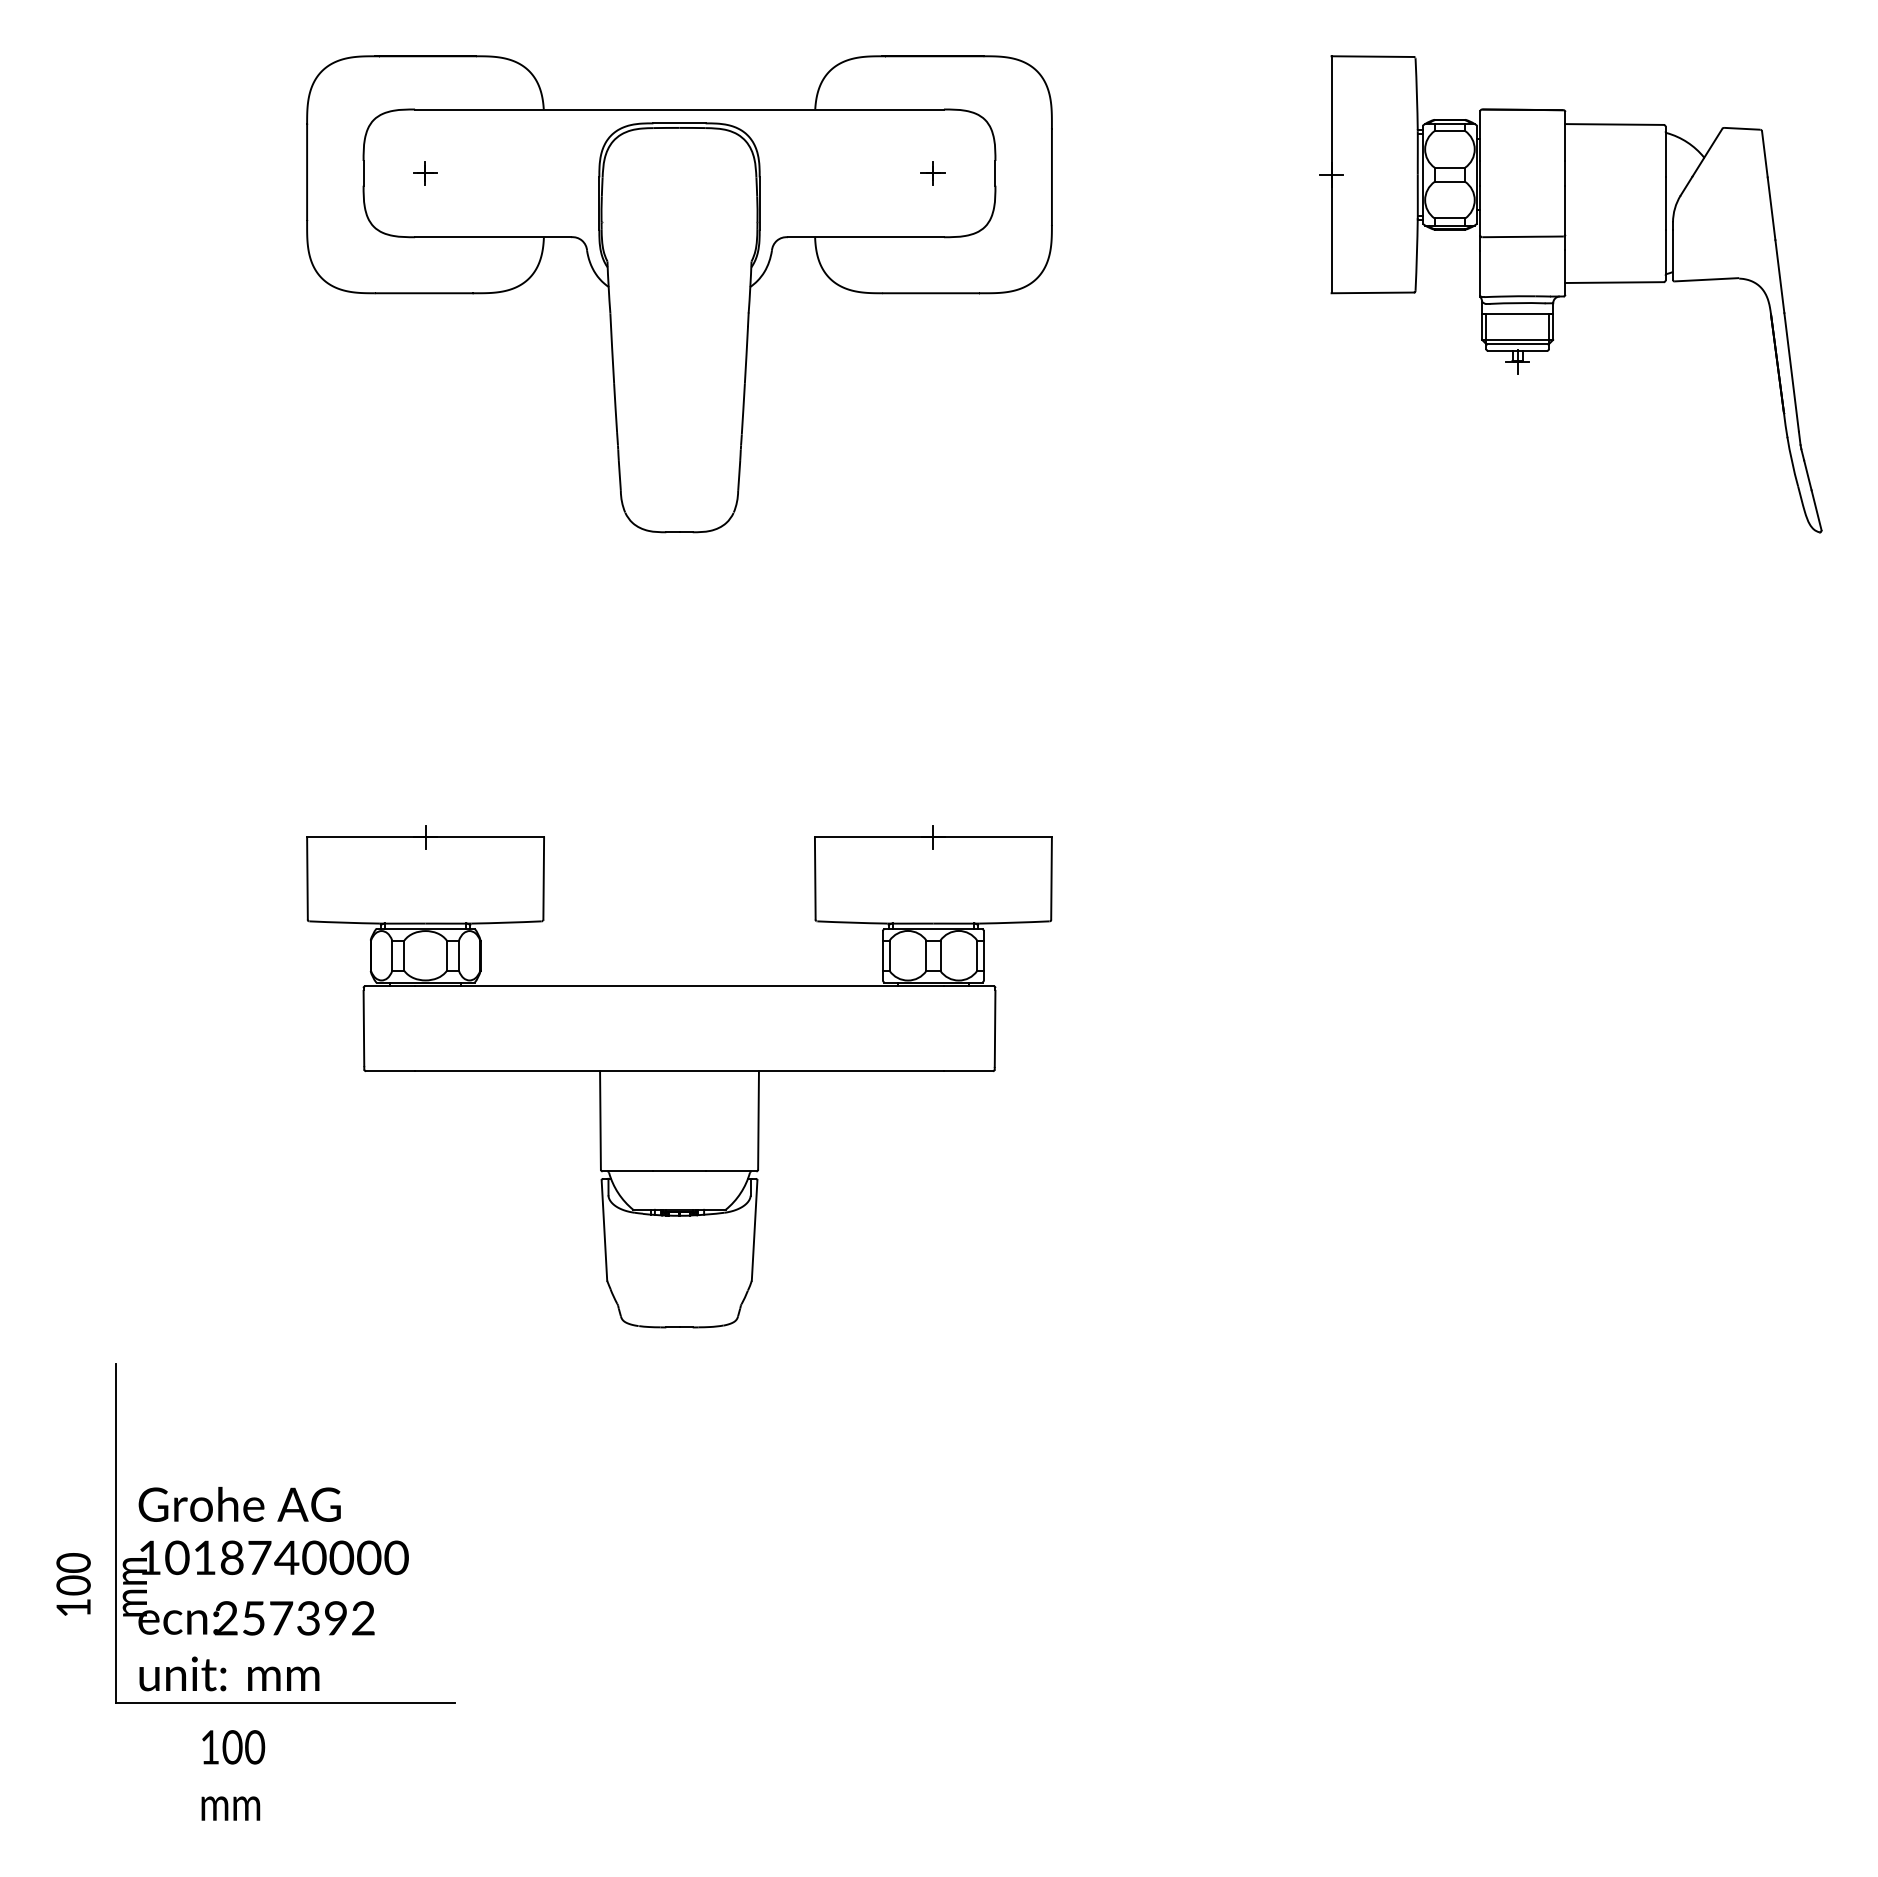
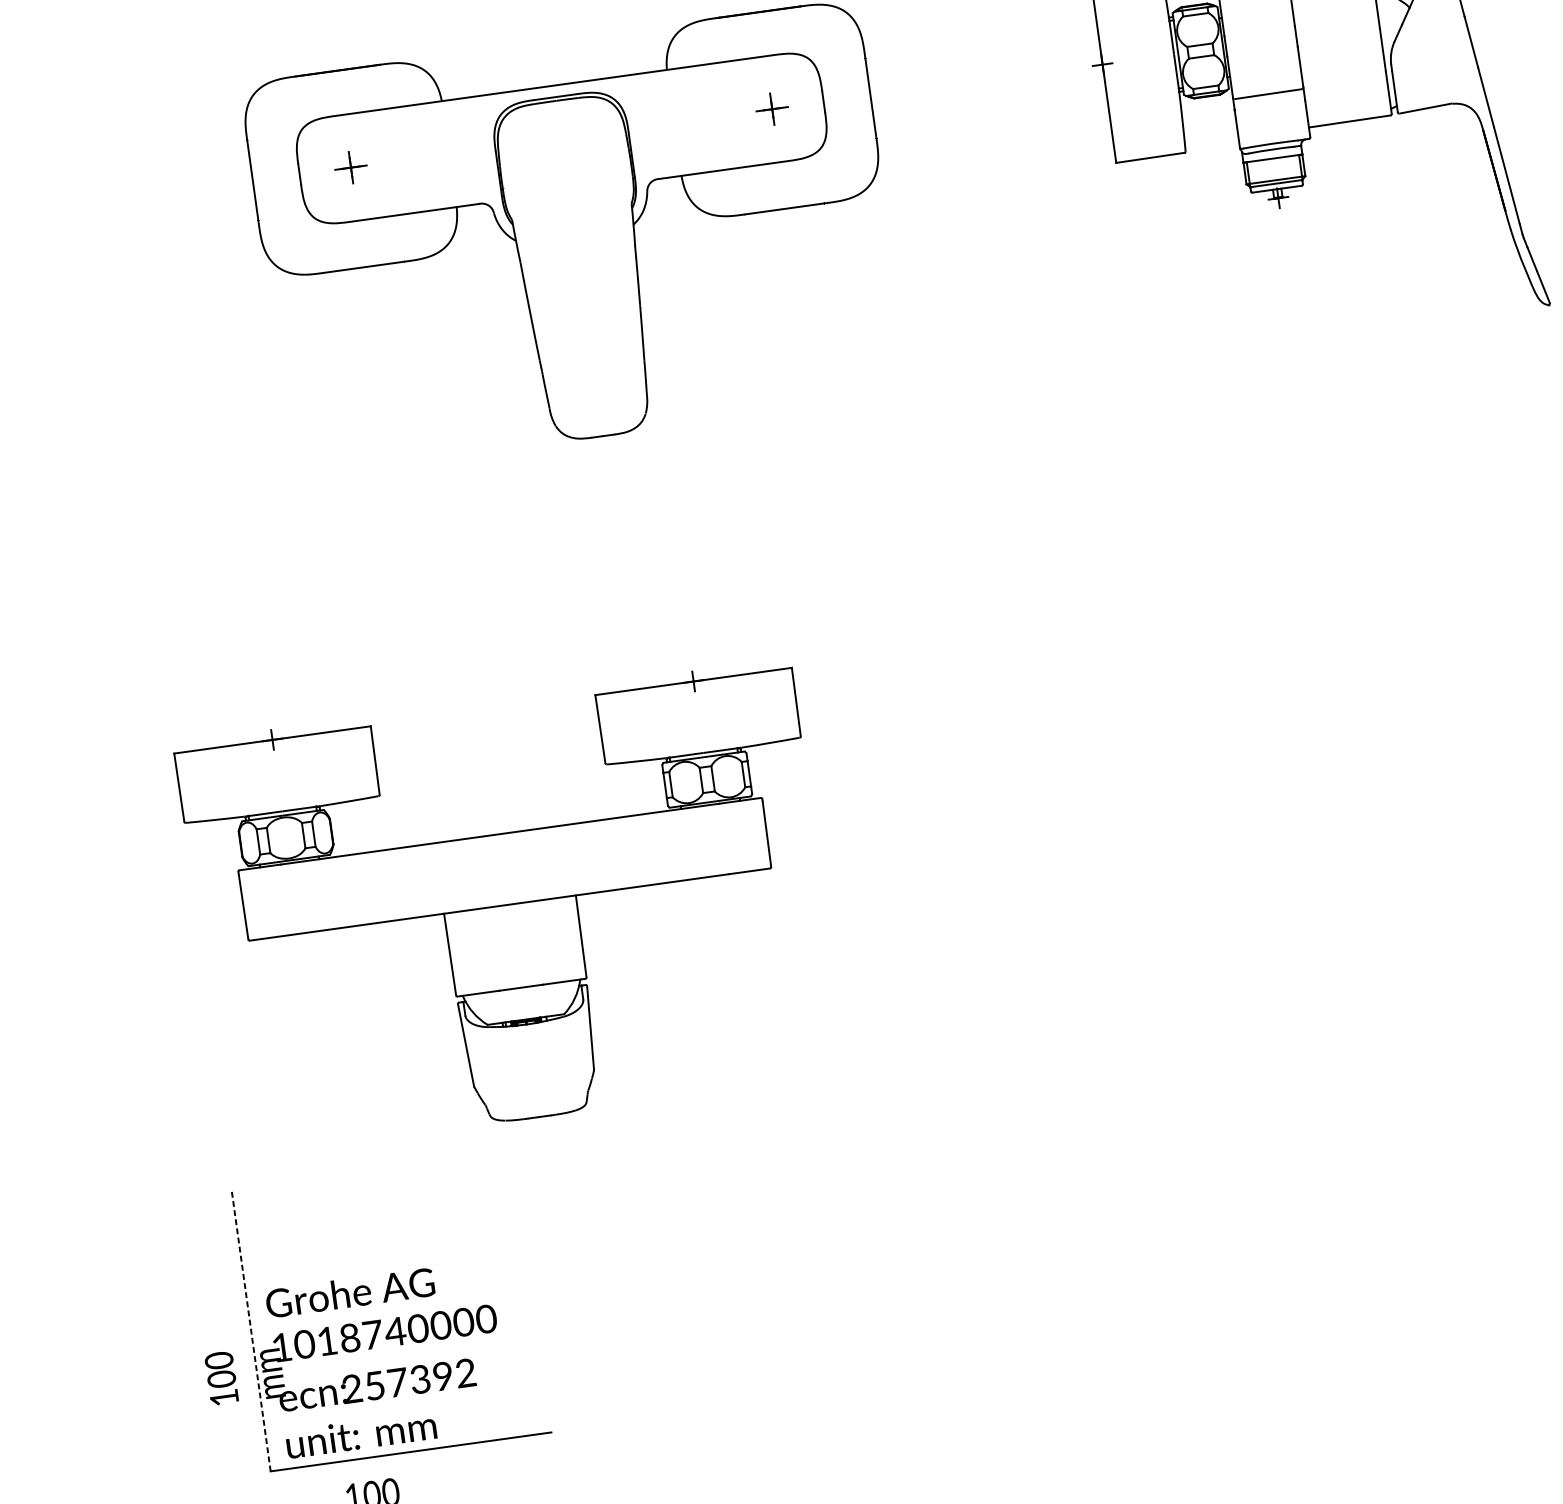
part: (425, 173) -> (351, 167), size x1.6
part: (932, 173) -> (771, 109), size x1.6
part: (679, 1076) -> (510, 908), moved
line: (116, 1532) -> (251, 1330), solid -> dashed

